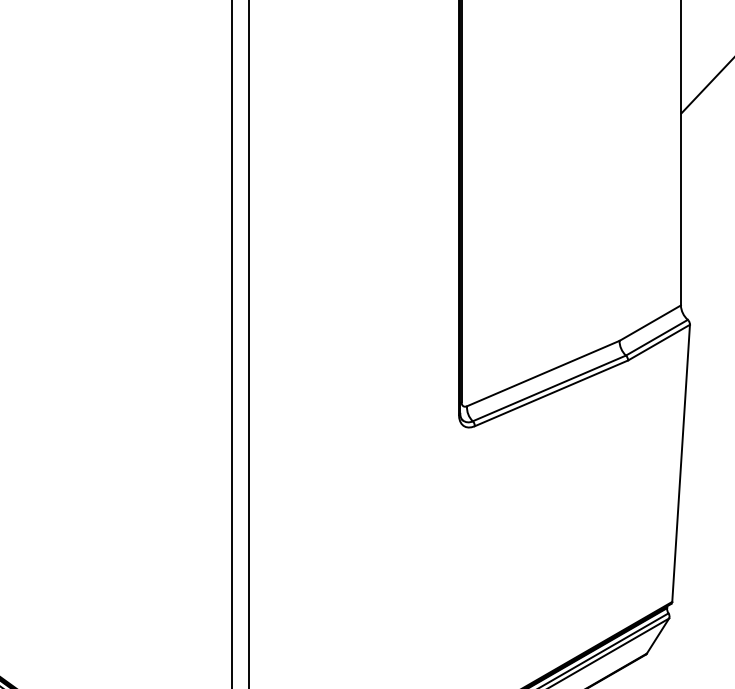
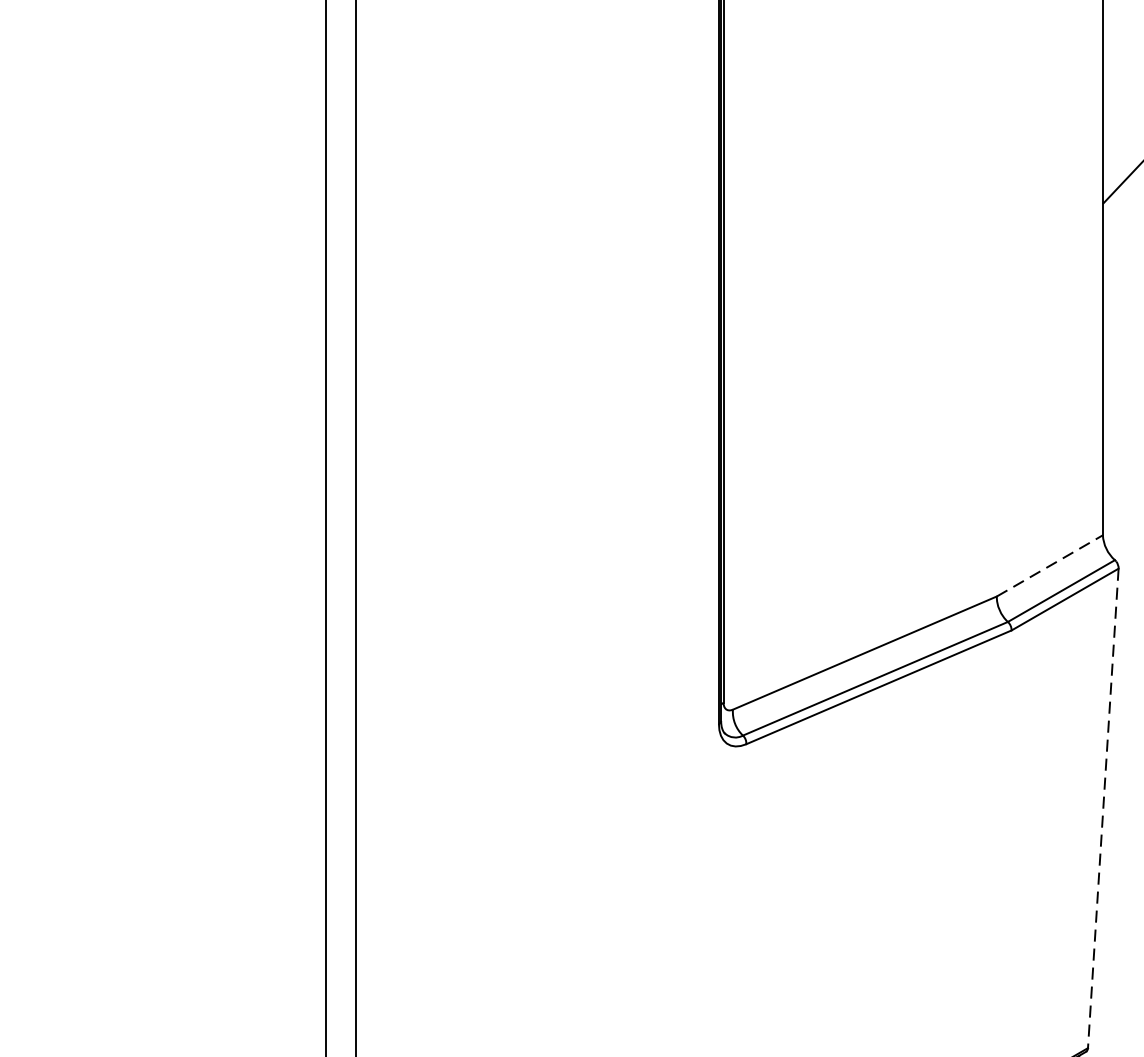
line: (650, 322) -> (1050, 564), solid -> dashed
line: (681, 463) -> (1103, 808), solid -> dashed

